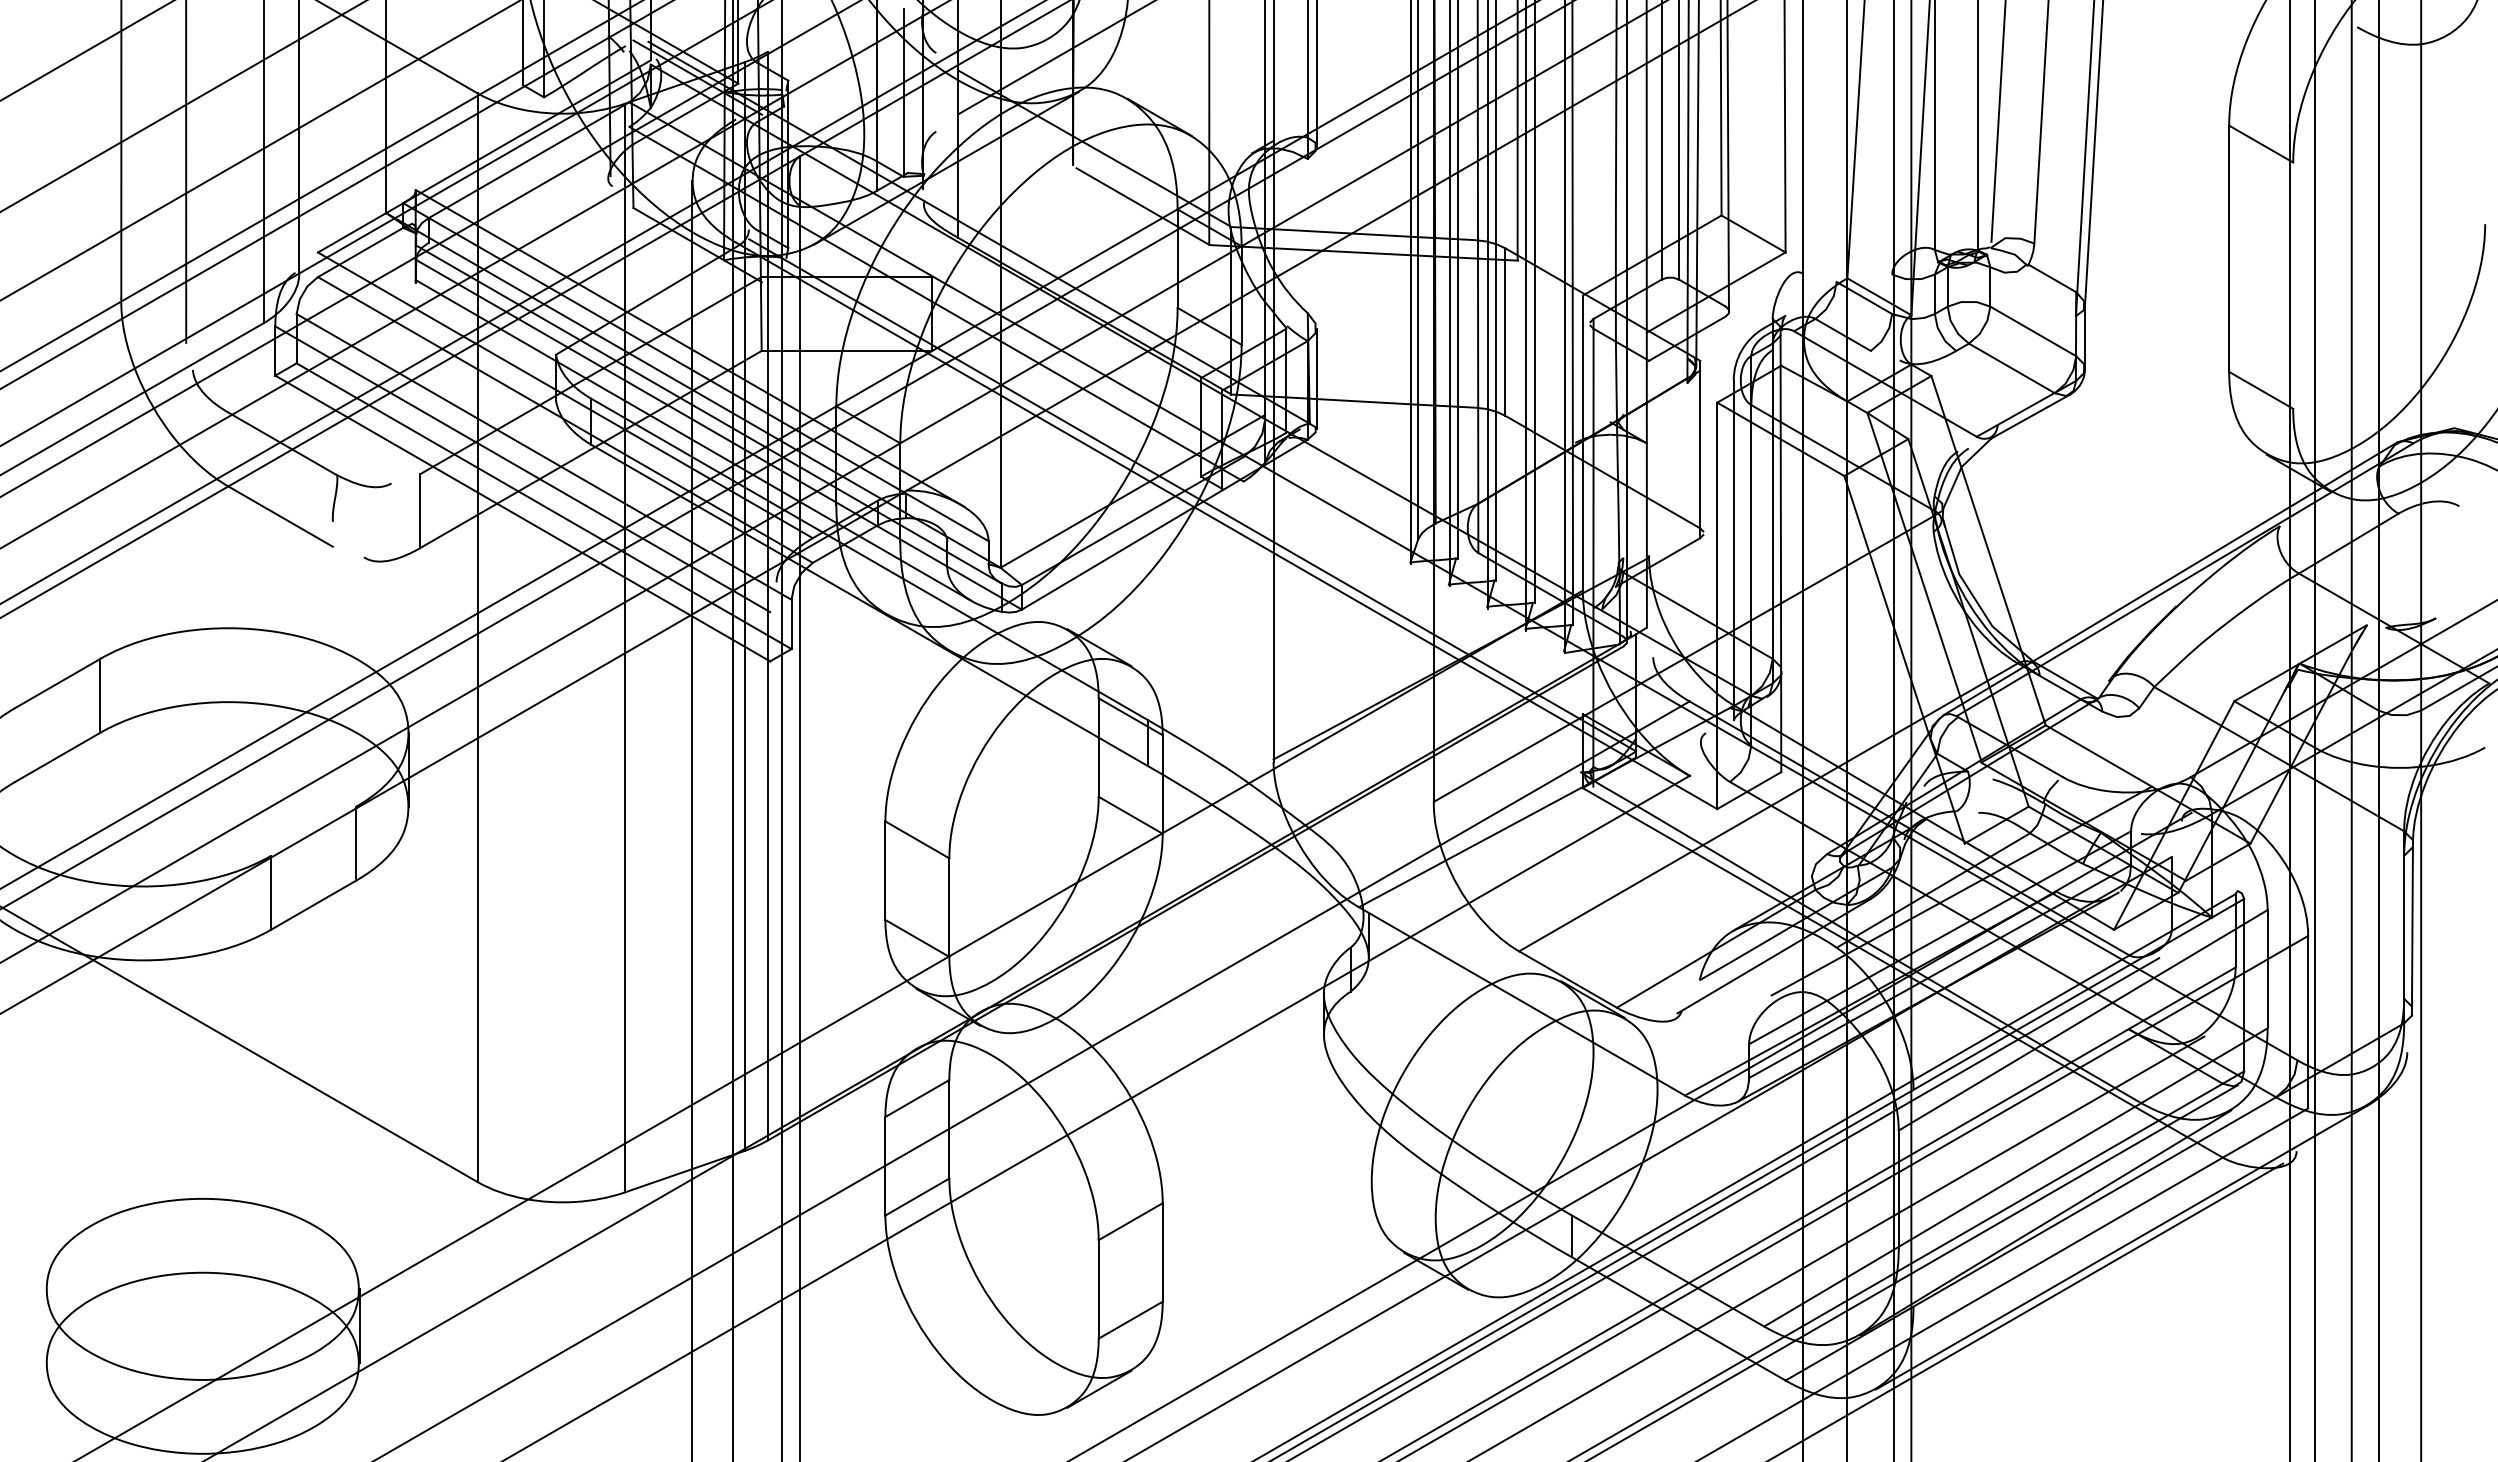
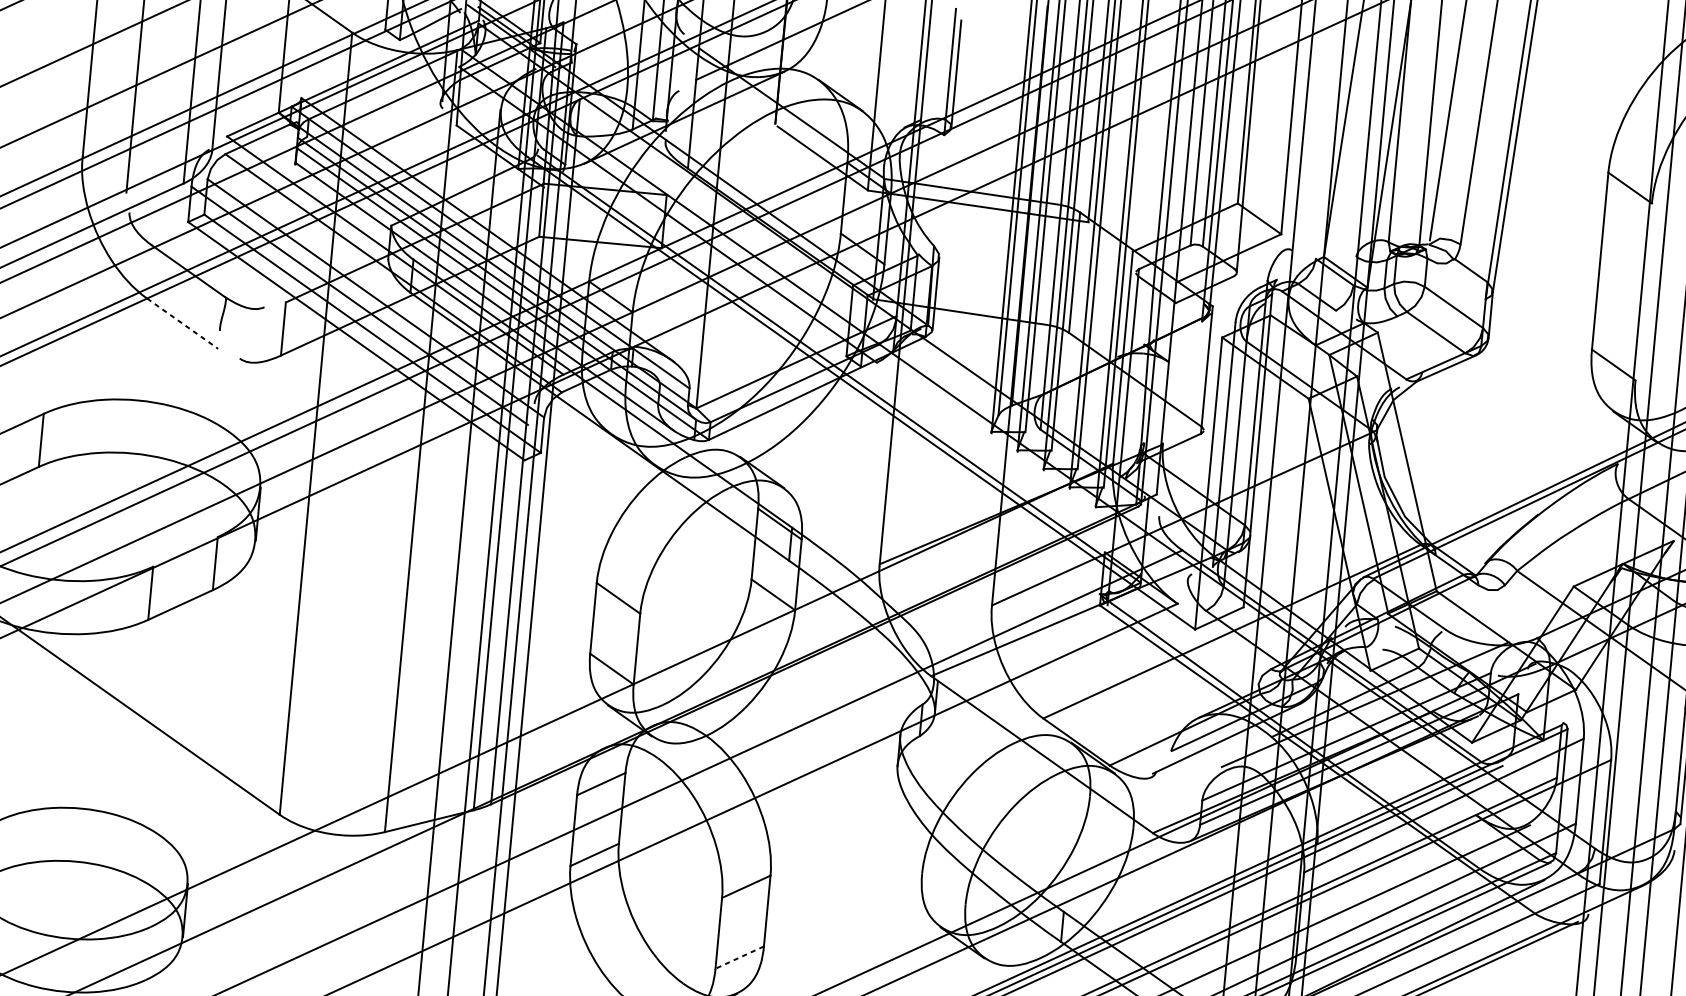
line: (281, 516) -> (183, 323), solid -> dashed
line: (1130, 1320) -> (739, 957), solid -> dashed

